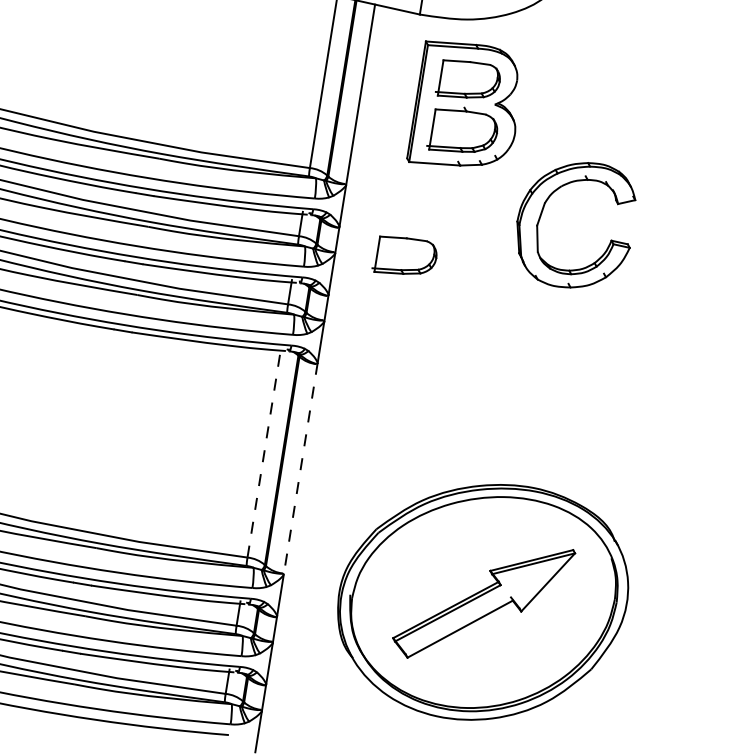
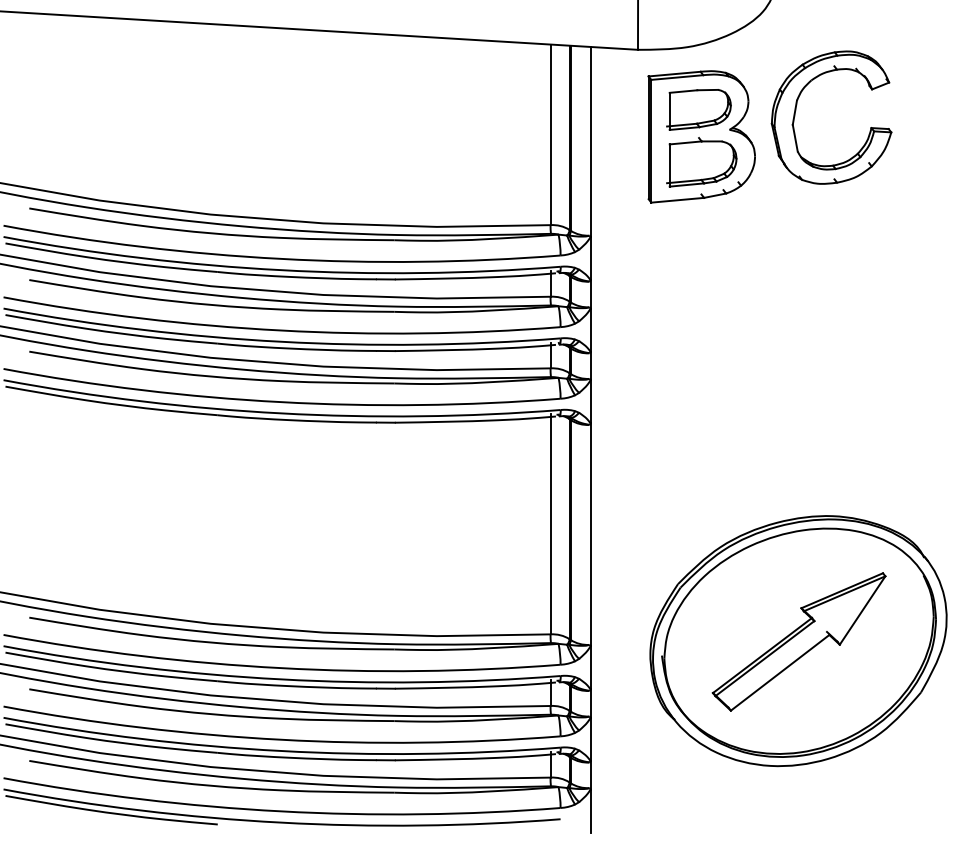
part: (542, 212) -> (796, 110), moved
part: (404, 256) -> (662, 300), removed
line: (264, 452) -> (550, 524), dashed -> solid
line: (300, 468) -> (590, 534), dashed -> solid

